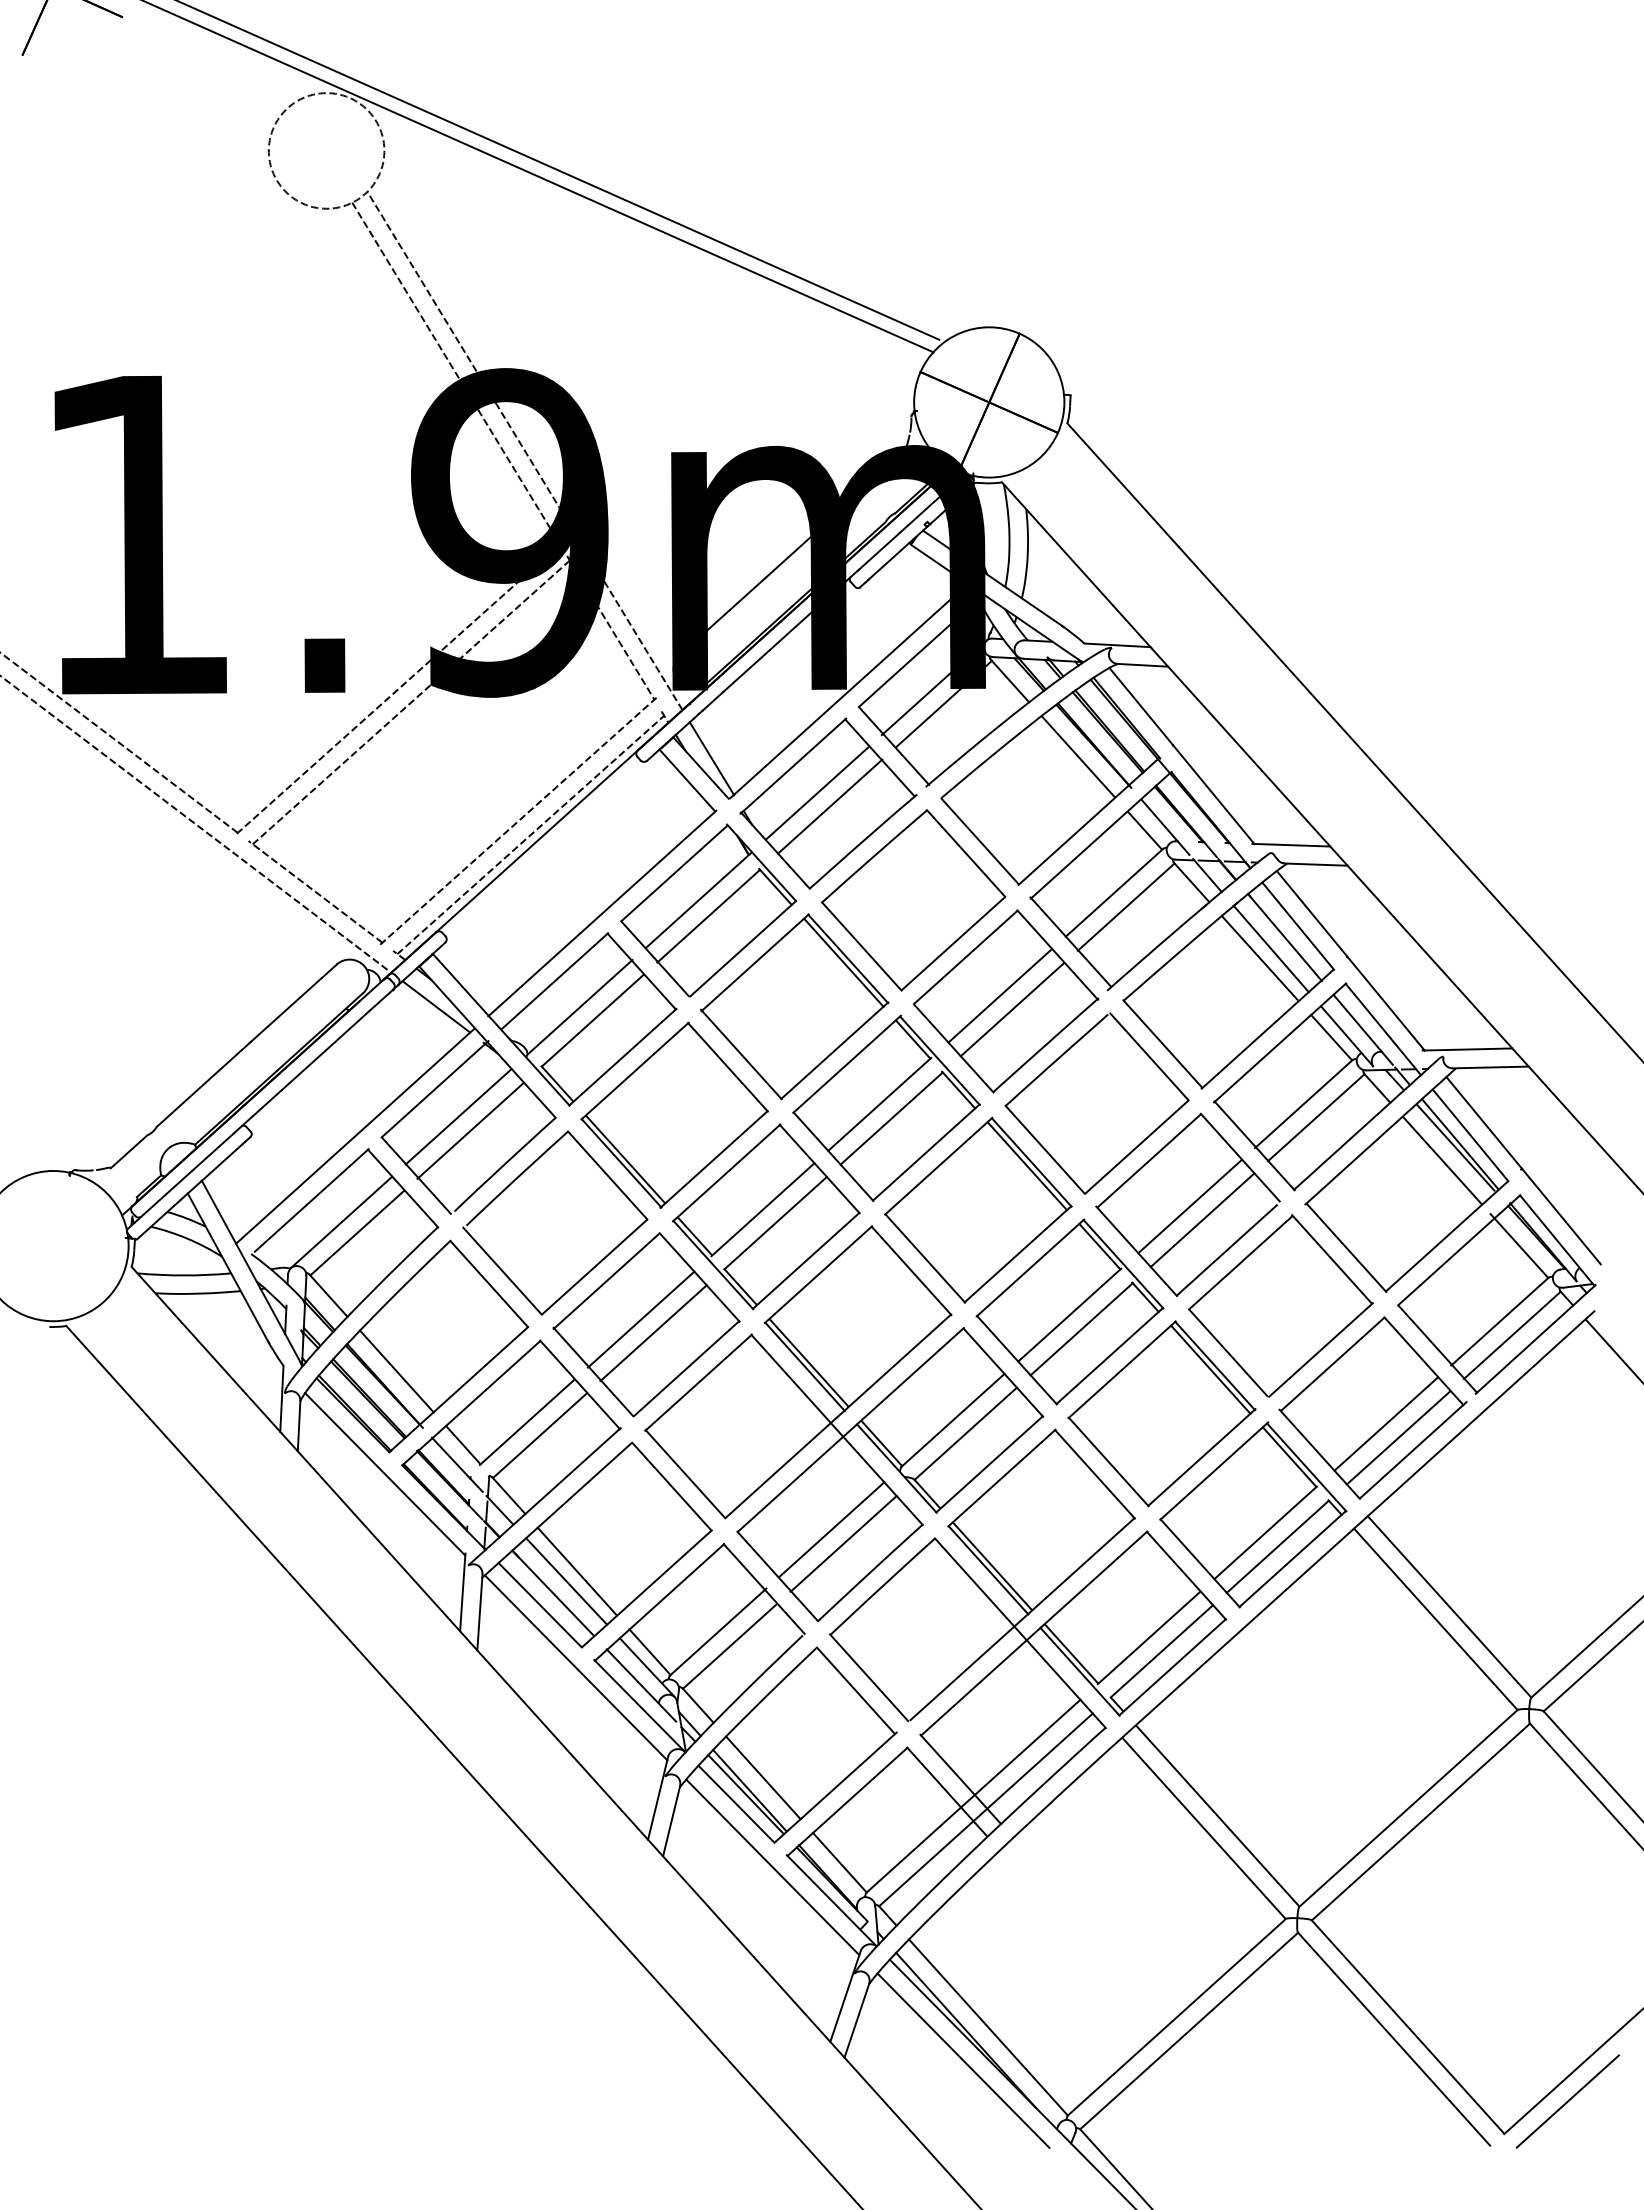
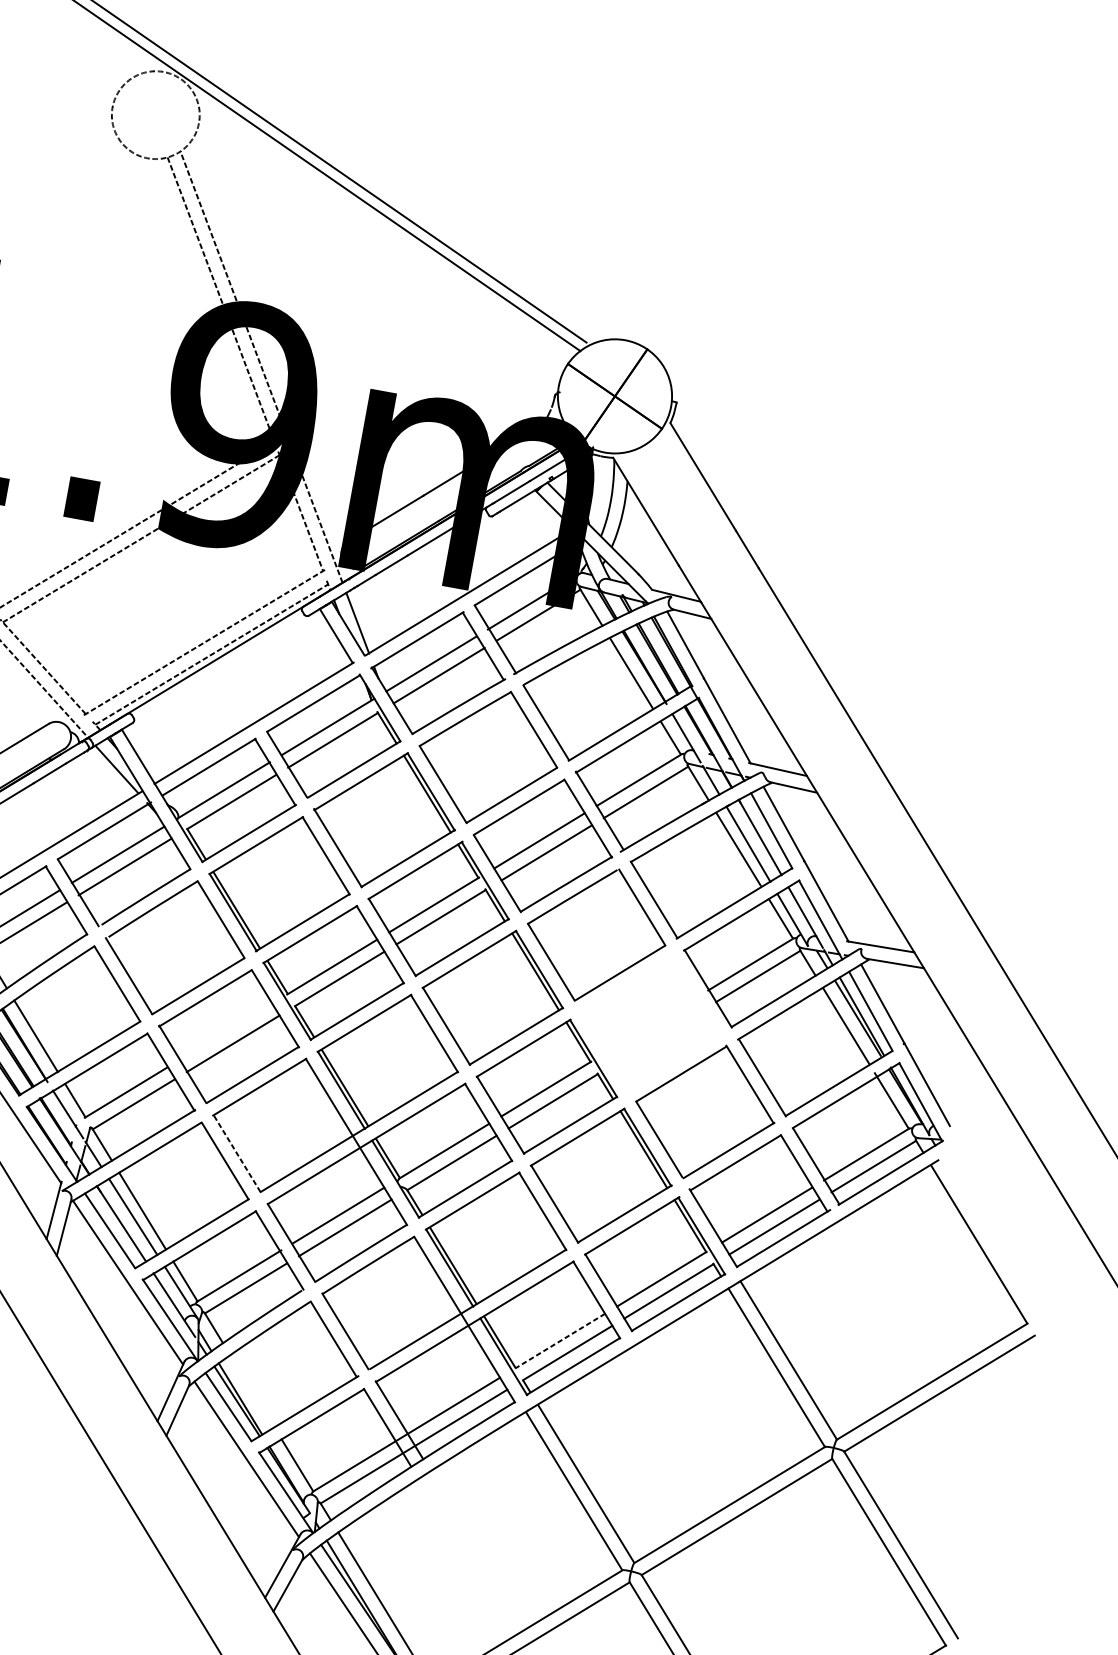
part: (1187, 1204) -> (649, 1023), removed
line: (640, 1319) -> (225, 1031), removed
line: (685, 1473) -> (237, 1153), solid -> dashed
line: (1148, 1638) -> (559, 1341), solid -> dashed
line: (763, 1777) -> (252, 1391), removed

